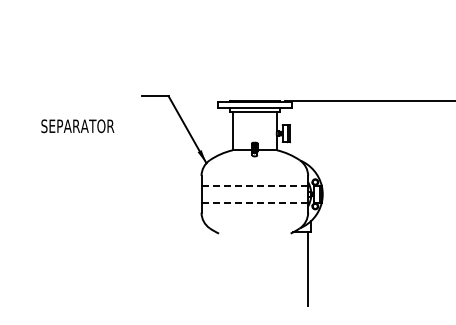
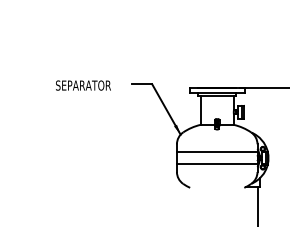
text: (77, 126) -> (83, 85), moved
line: (255, 186) -> (217, 152), dashed -> solid
line: (255, 202) -> (217, 164), dashed -> solid

